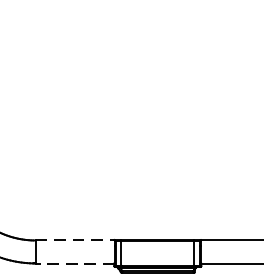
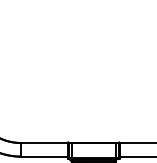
line: (74, 239) -> (44, 142), dashed -> solid
line: (74, 263) -> (44, 156), dashed -> solid

